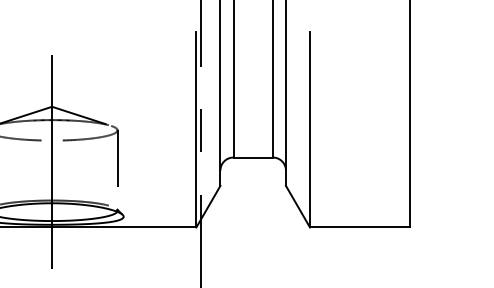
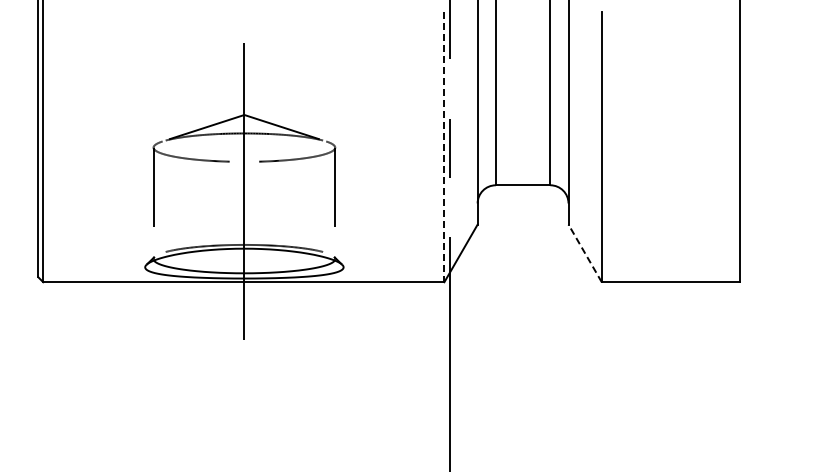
line: (196, 130) -> (444, 147), solid -> dashed
line: (297, 206) -> (584, 252), solid -> dashed

